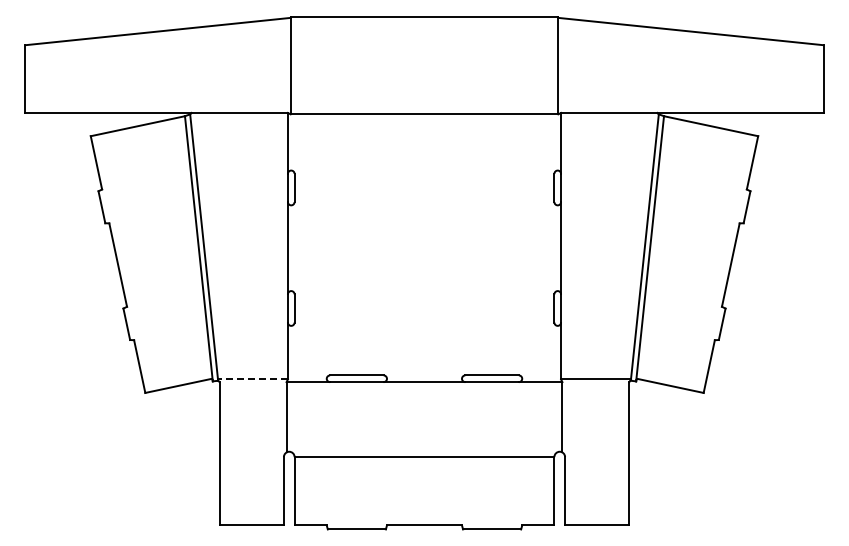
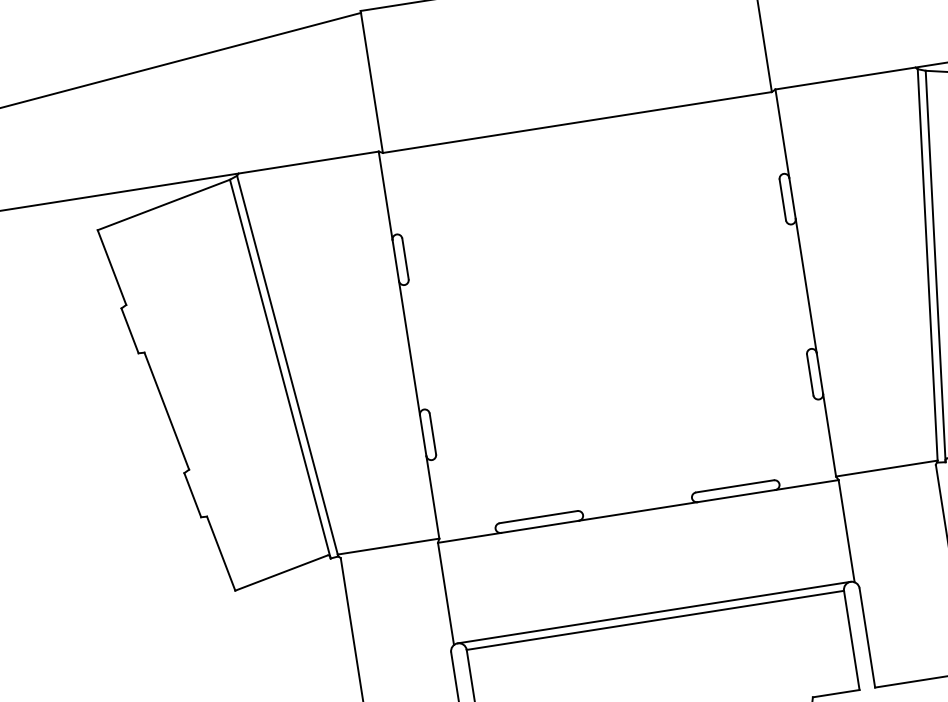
line: (252, 379) -> (387, 546), dashed -> solid
line: (424, 451) -> (654, 612), added

